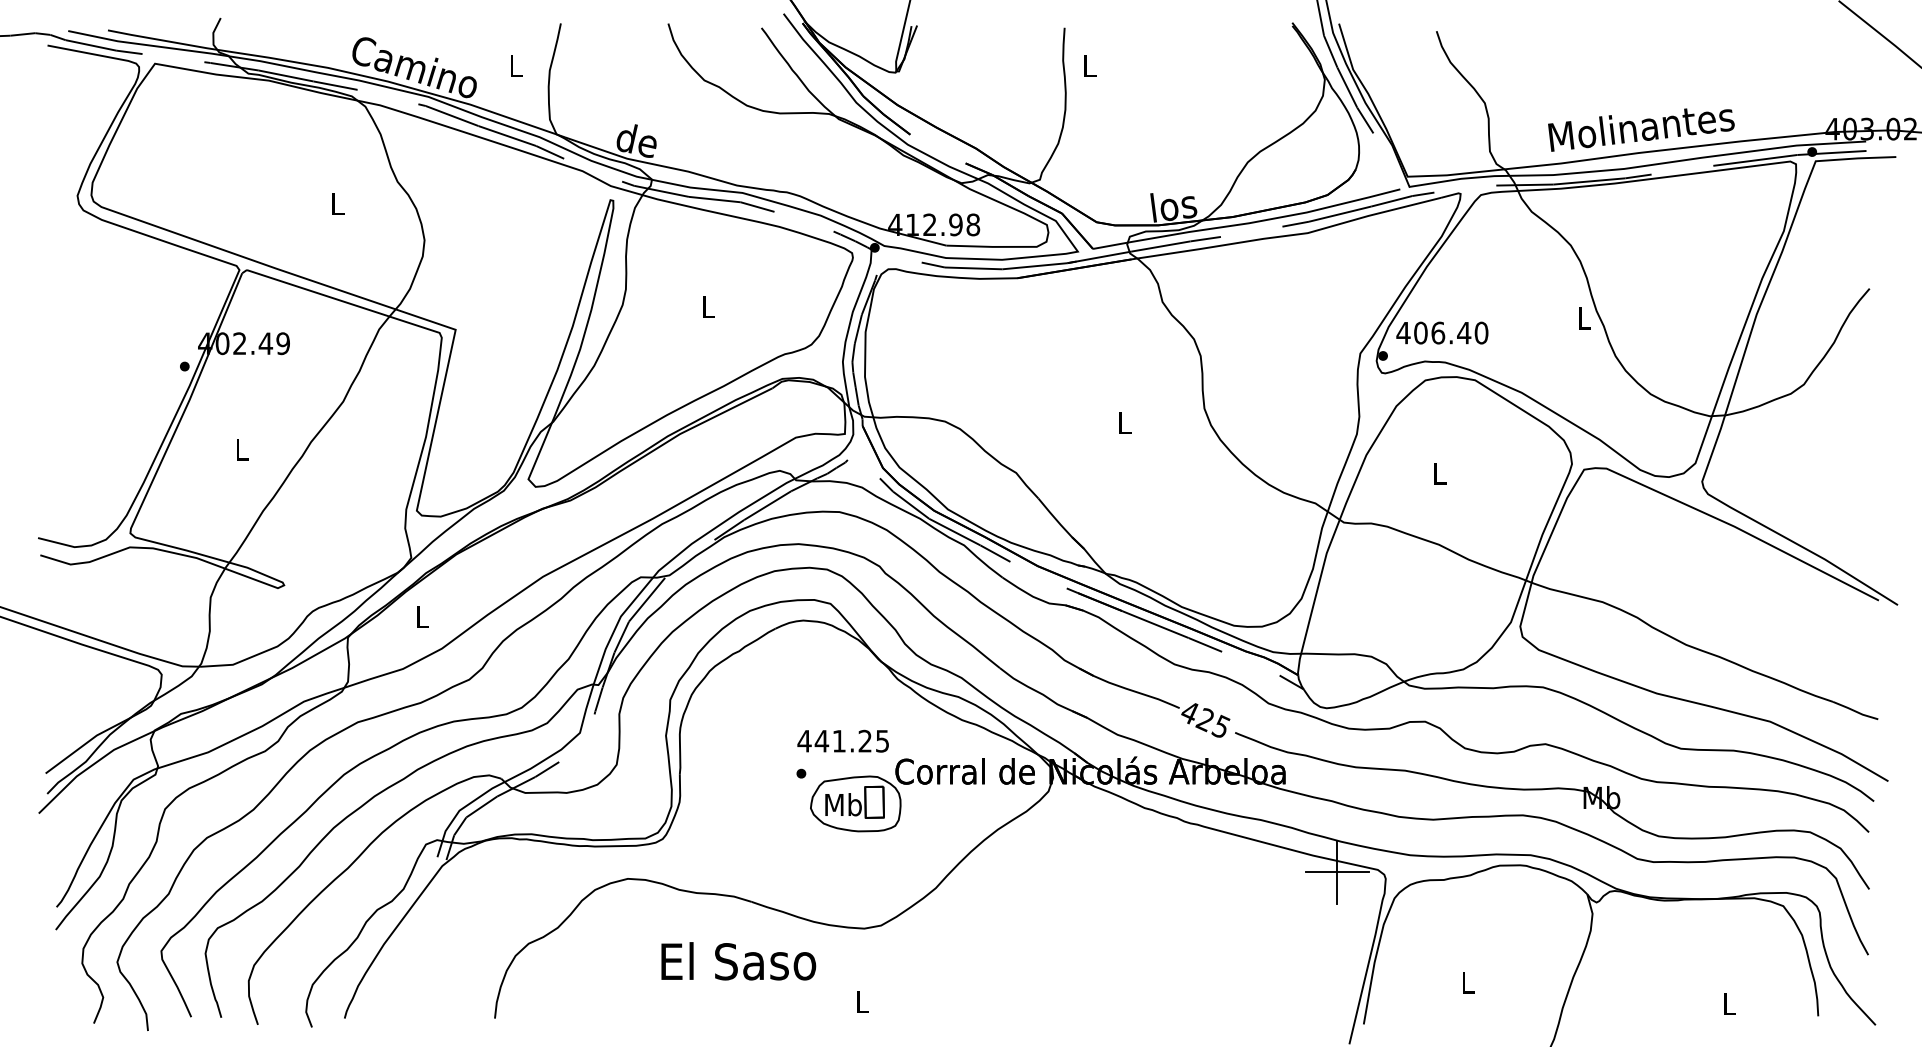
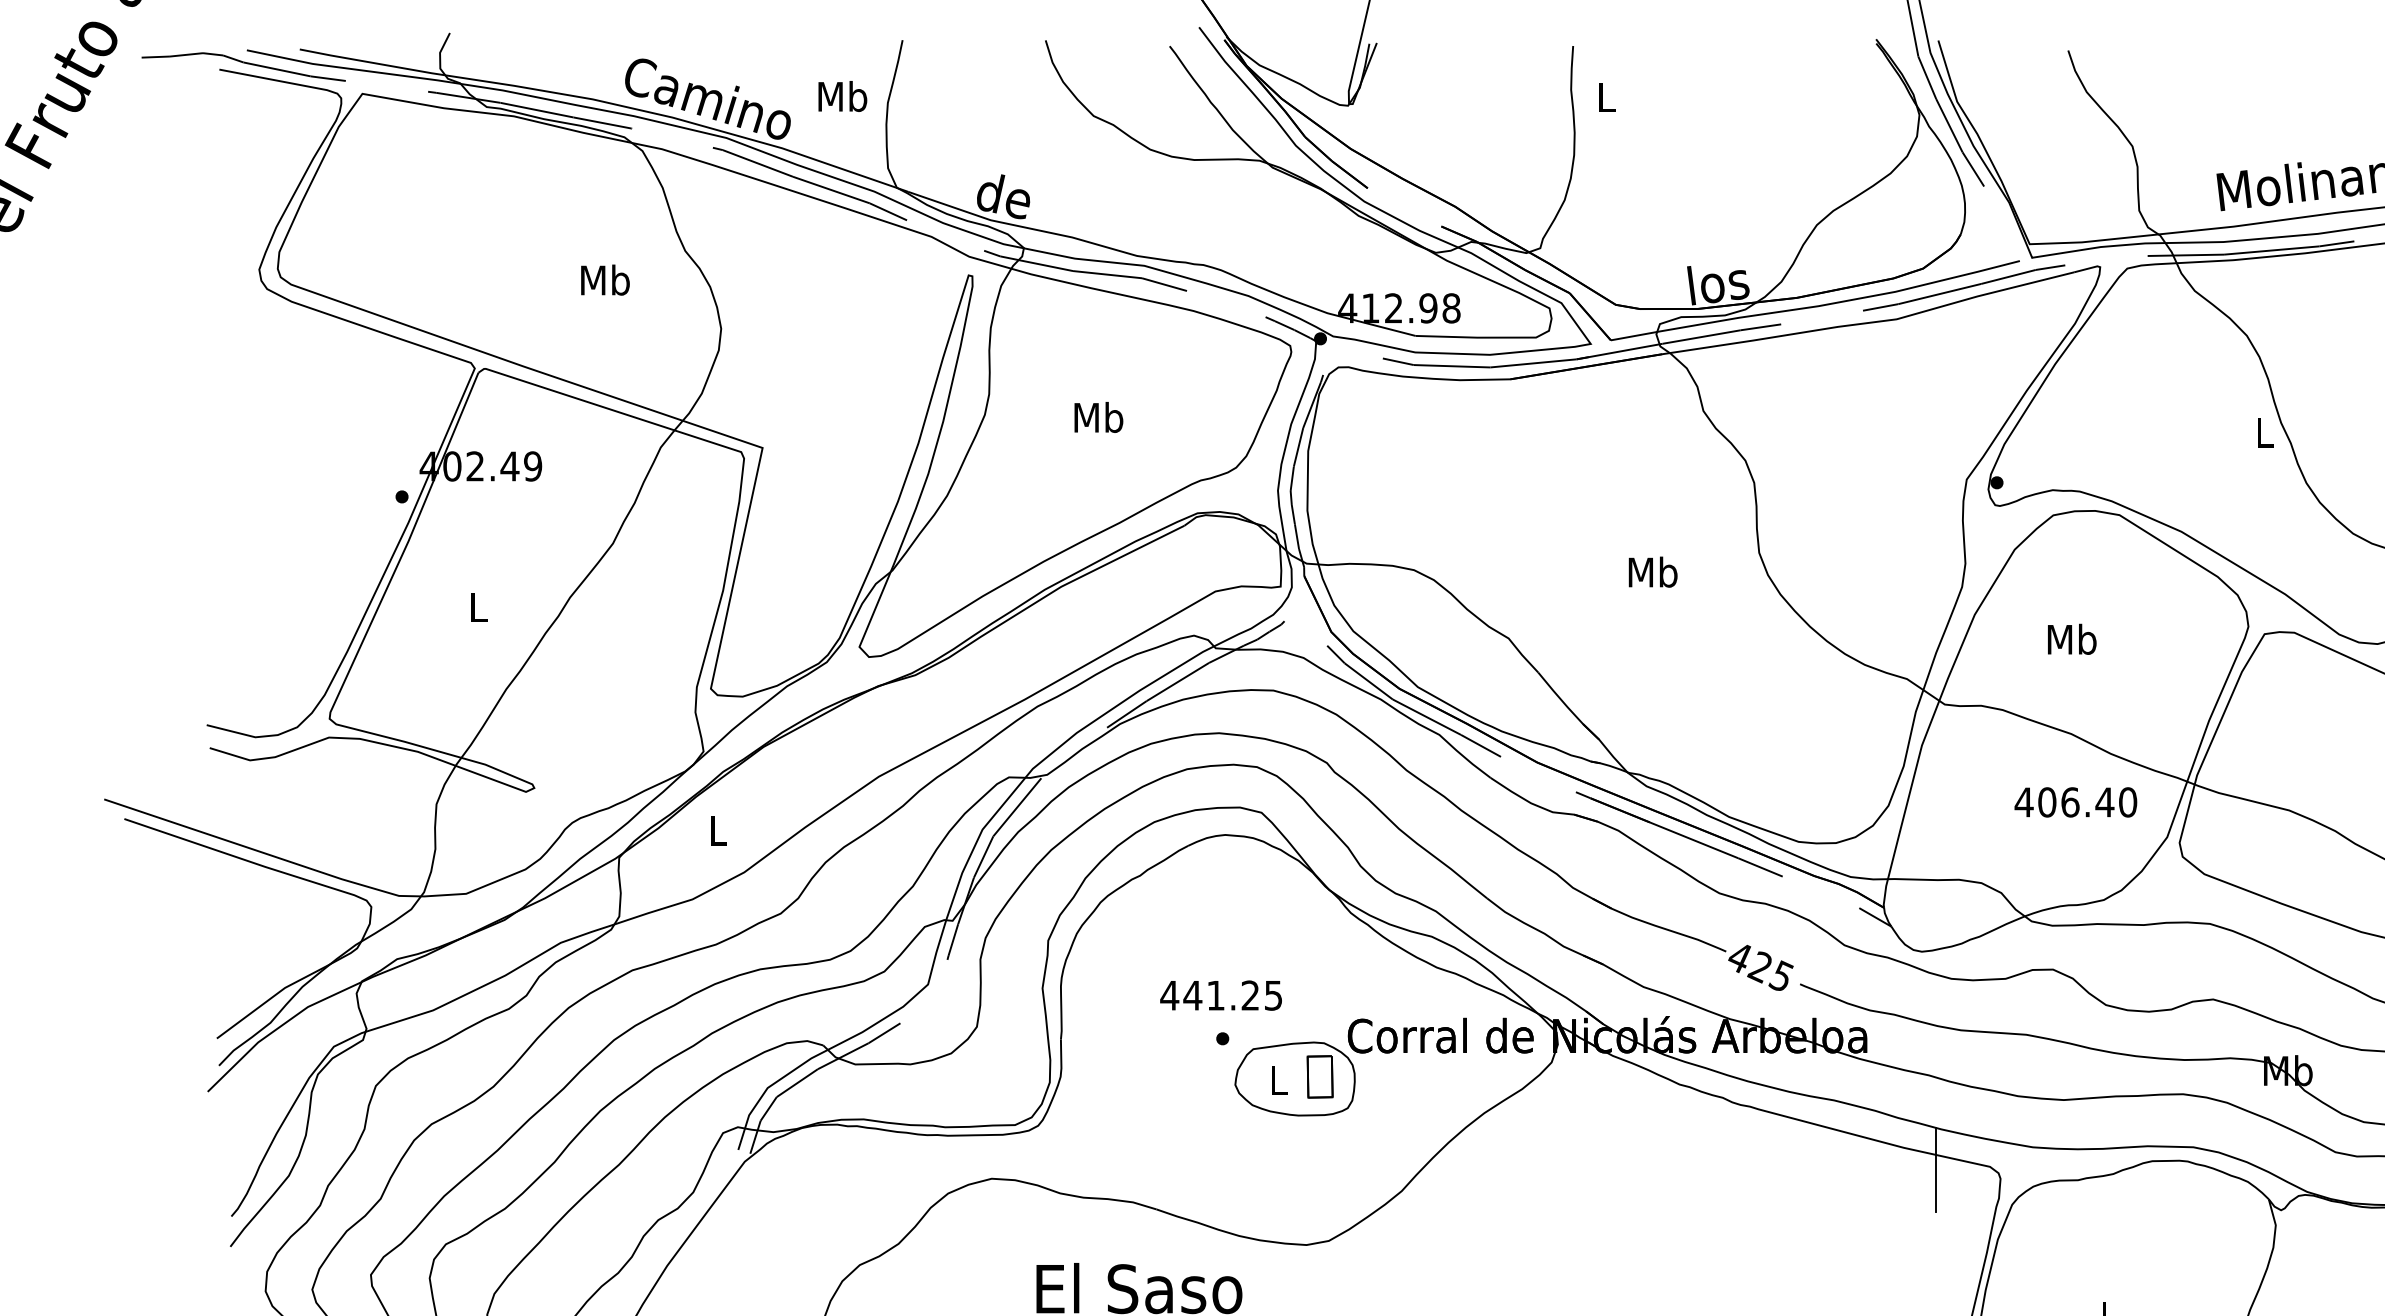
text: (515, 65) -> (842, 96), L -> Mb
text: (337, 203) -> (605, 279), L -> Mb
text: (708, 306) -> (1099, 416), L -> Mb
text: (1442, 332) -> (2076, 801), moved
text: (1124, 422) -> (1652, 571), L -> Mb
text: (1439, 473) -> (2072, 639), L -> Mb
text: (842, 740) -> (1220, 994), moved
text: (843, 804) -> (1278, 1079), Mb -> L
line: (1336, 872) -> (1934, 1170), removed

